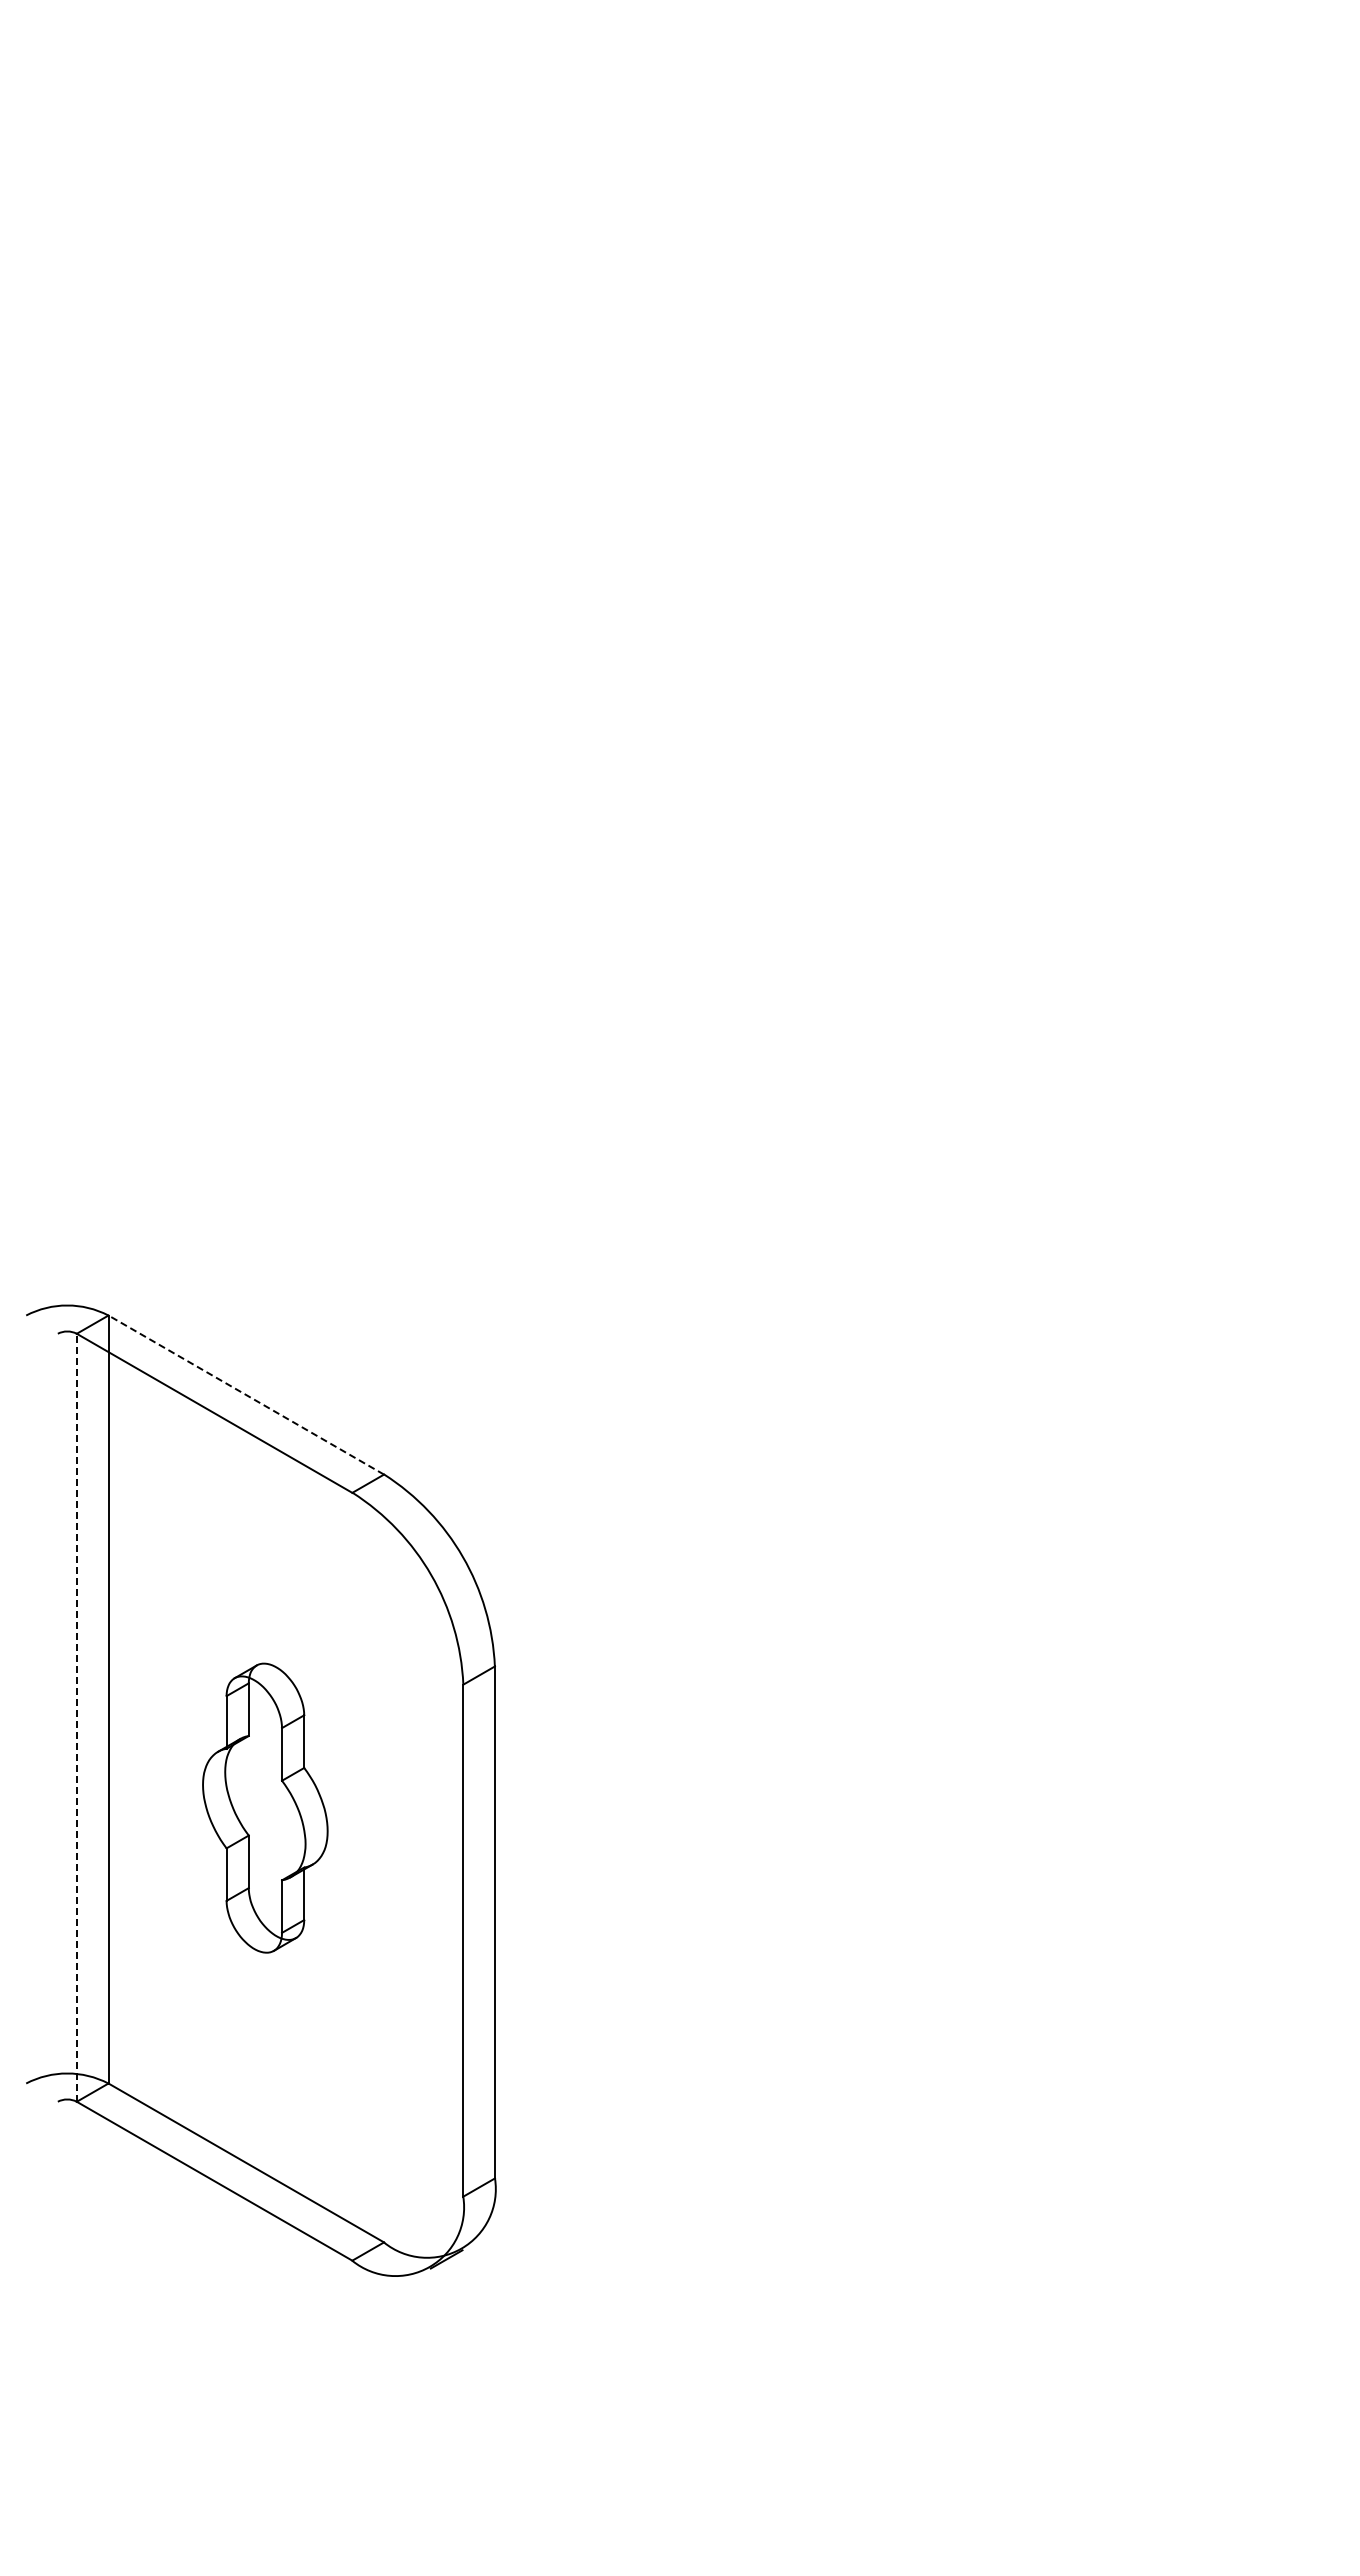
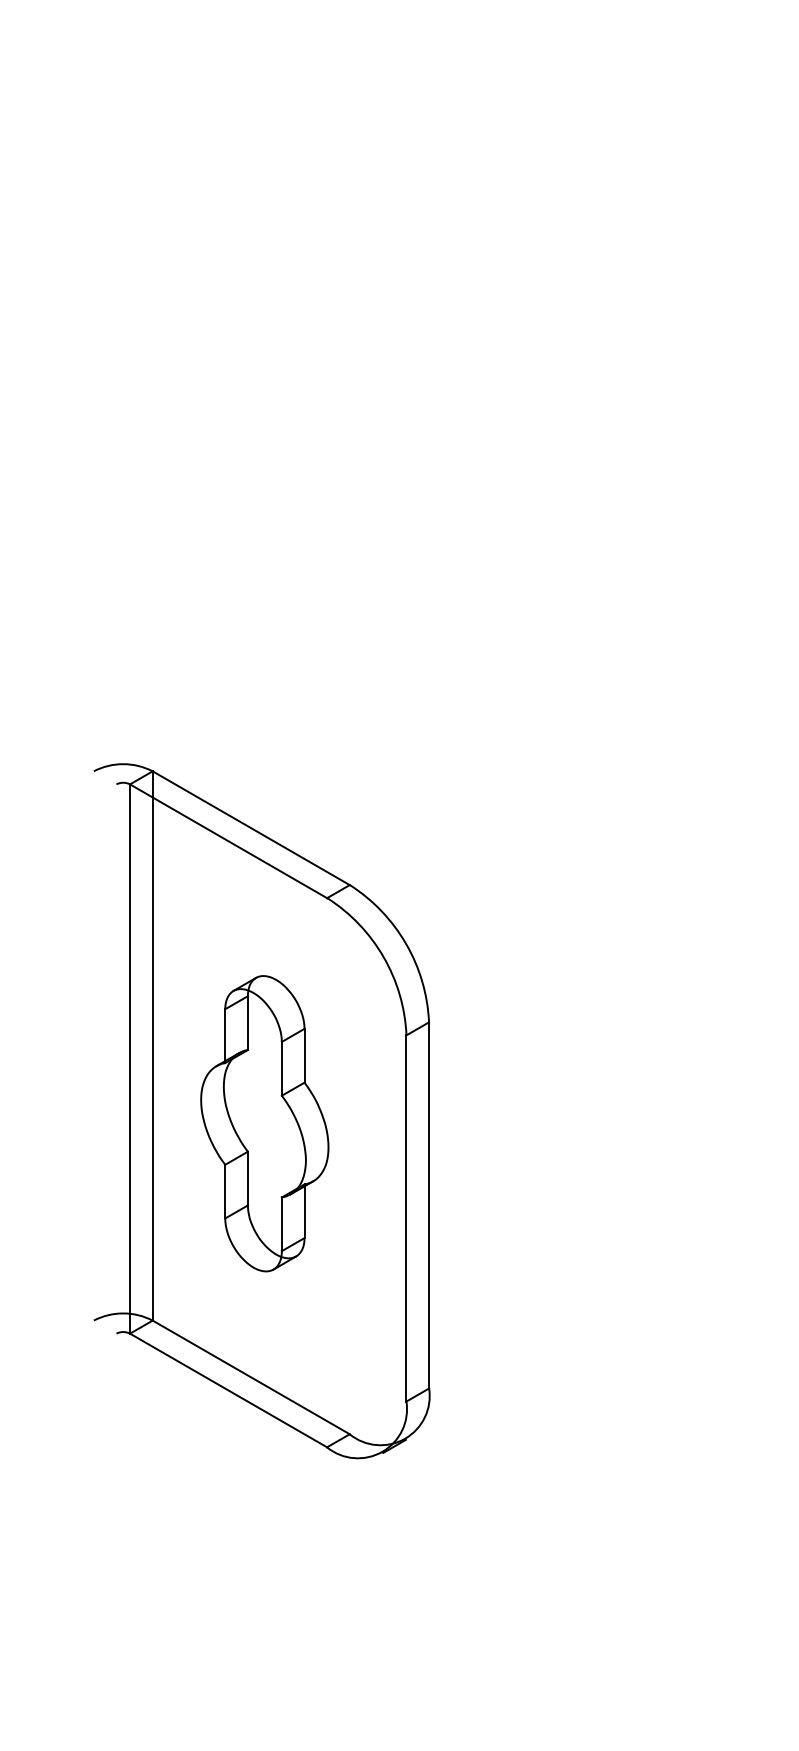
line: (245, 1394) -> (250, 827), dashed -> solid
line: (76, 1717) -> (129, 1058), dashed -> solid
part: (265, 1807) -> (264, 1123), size x1.43

